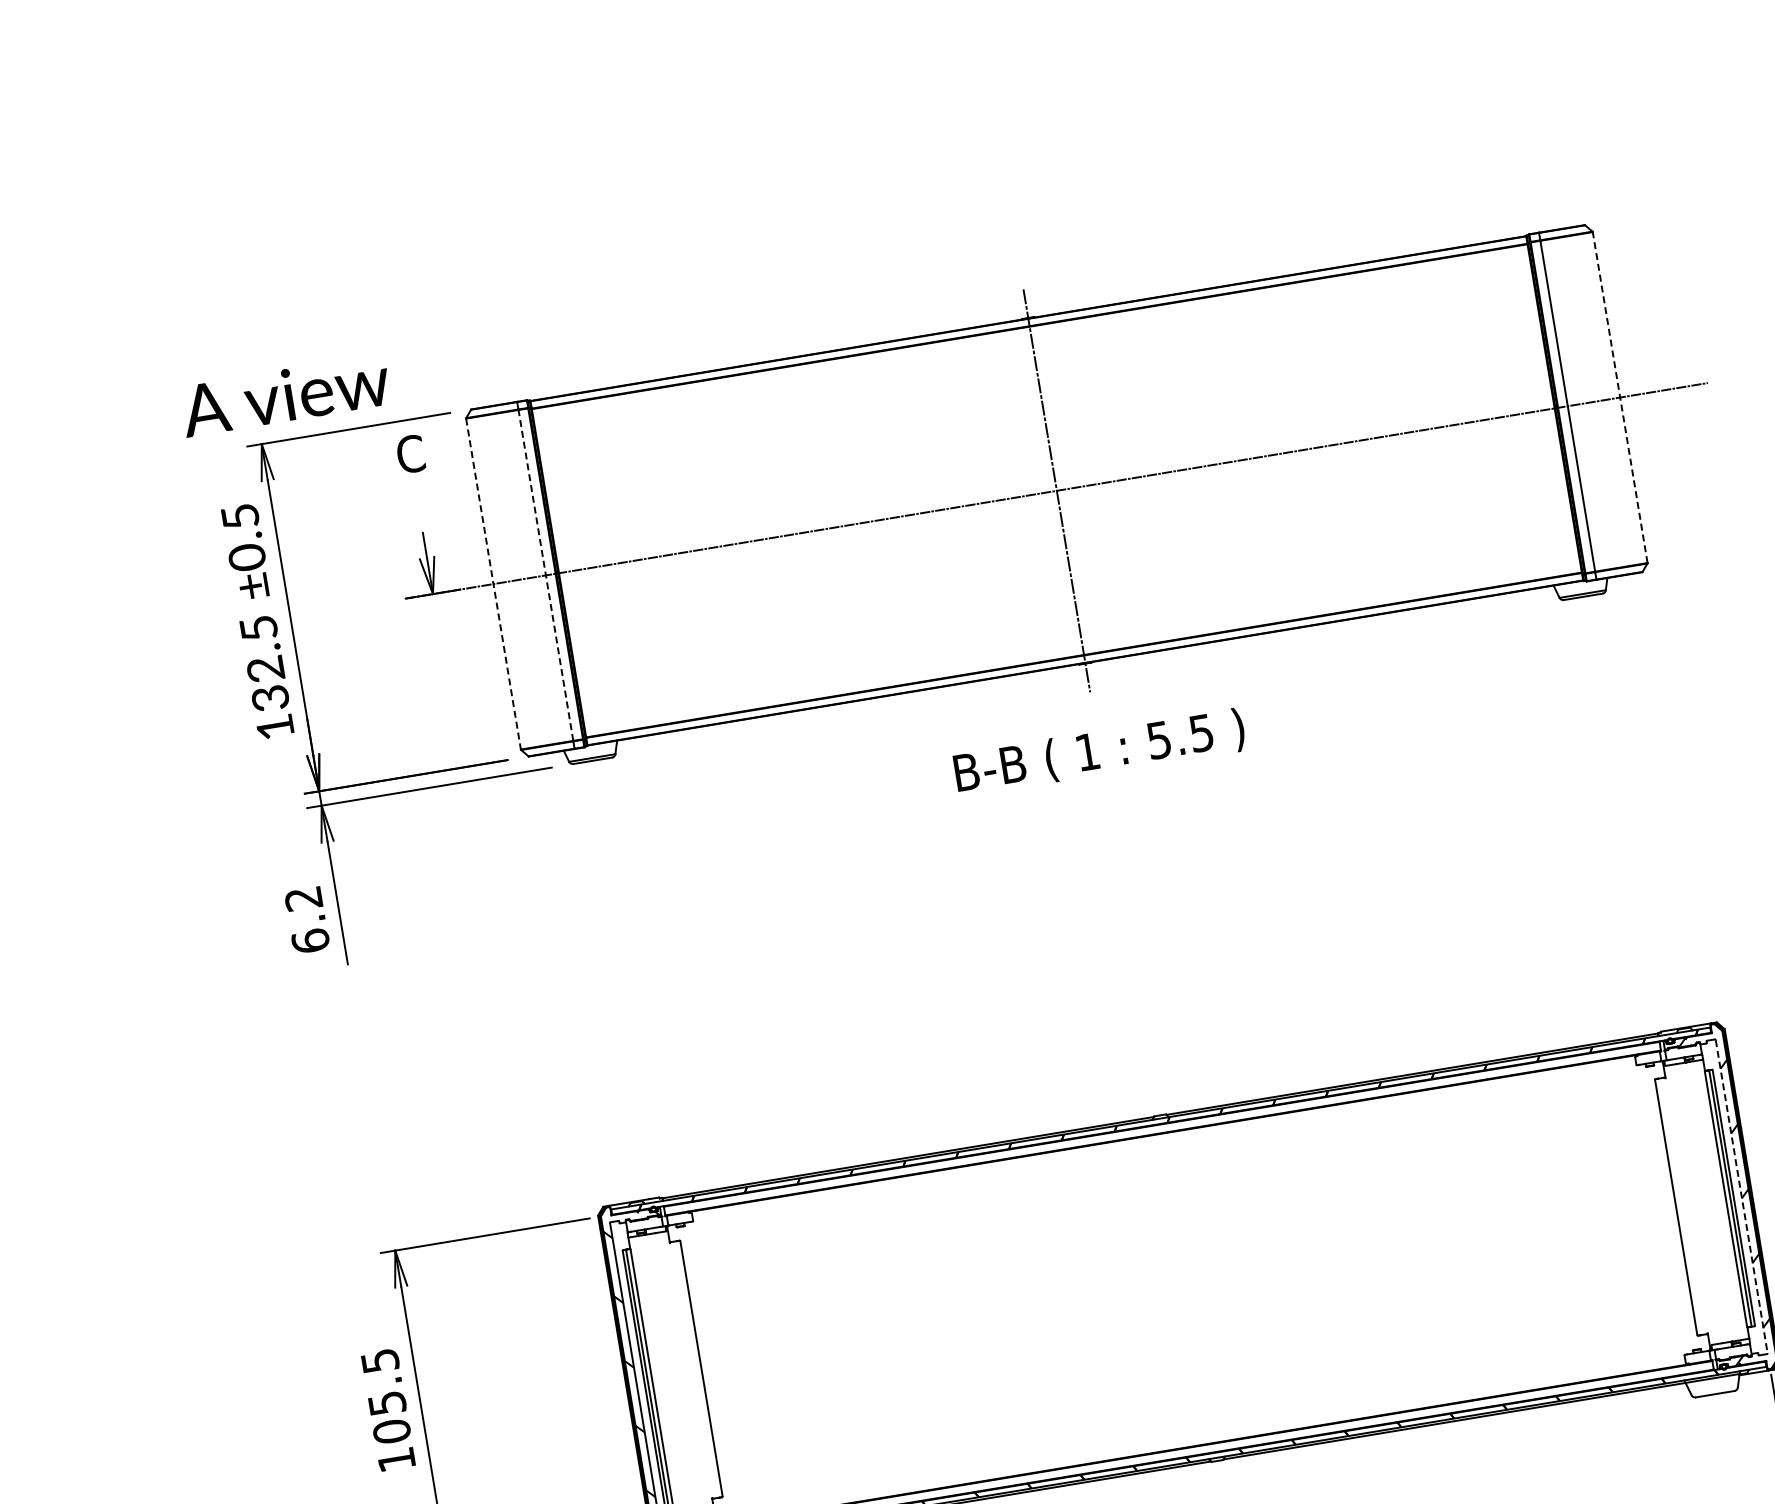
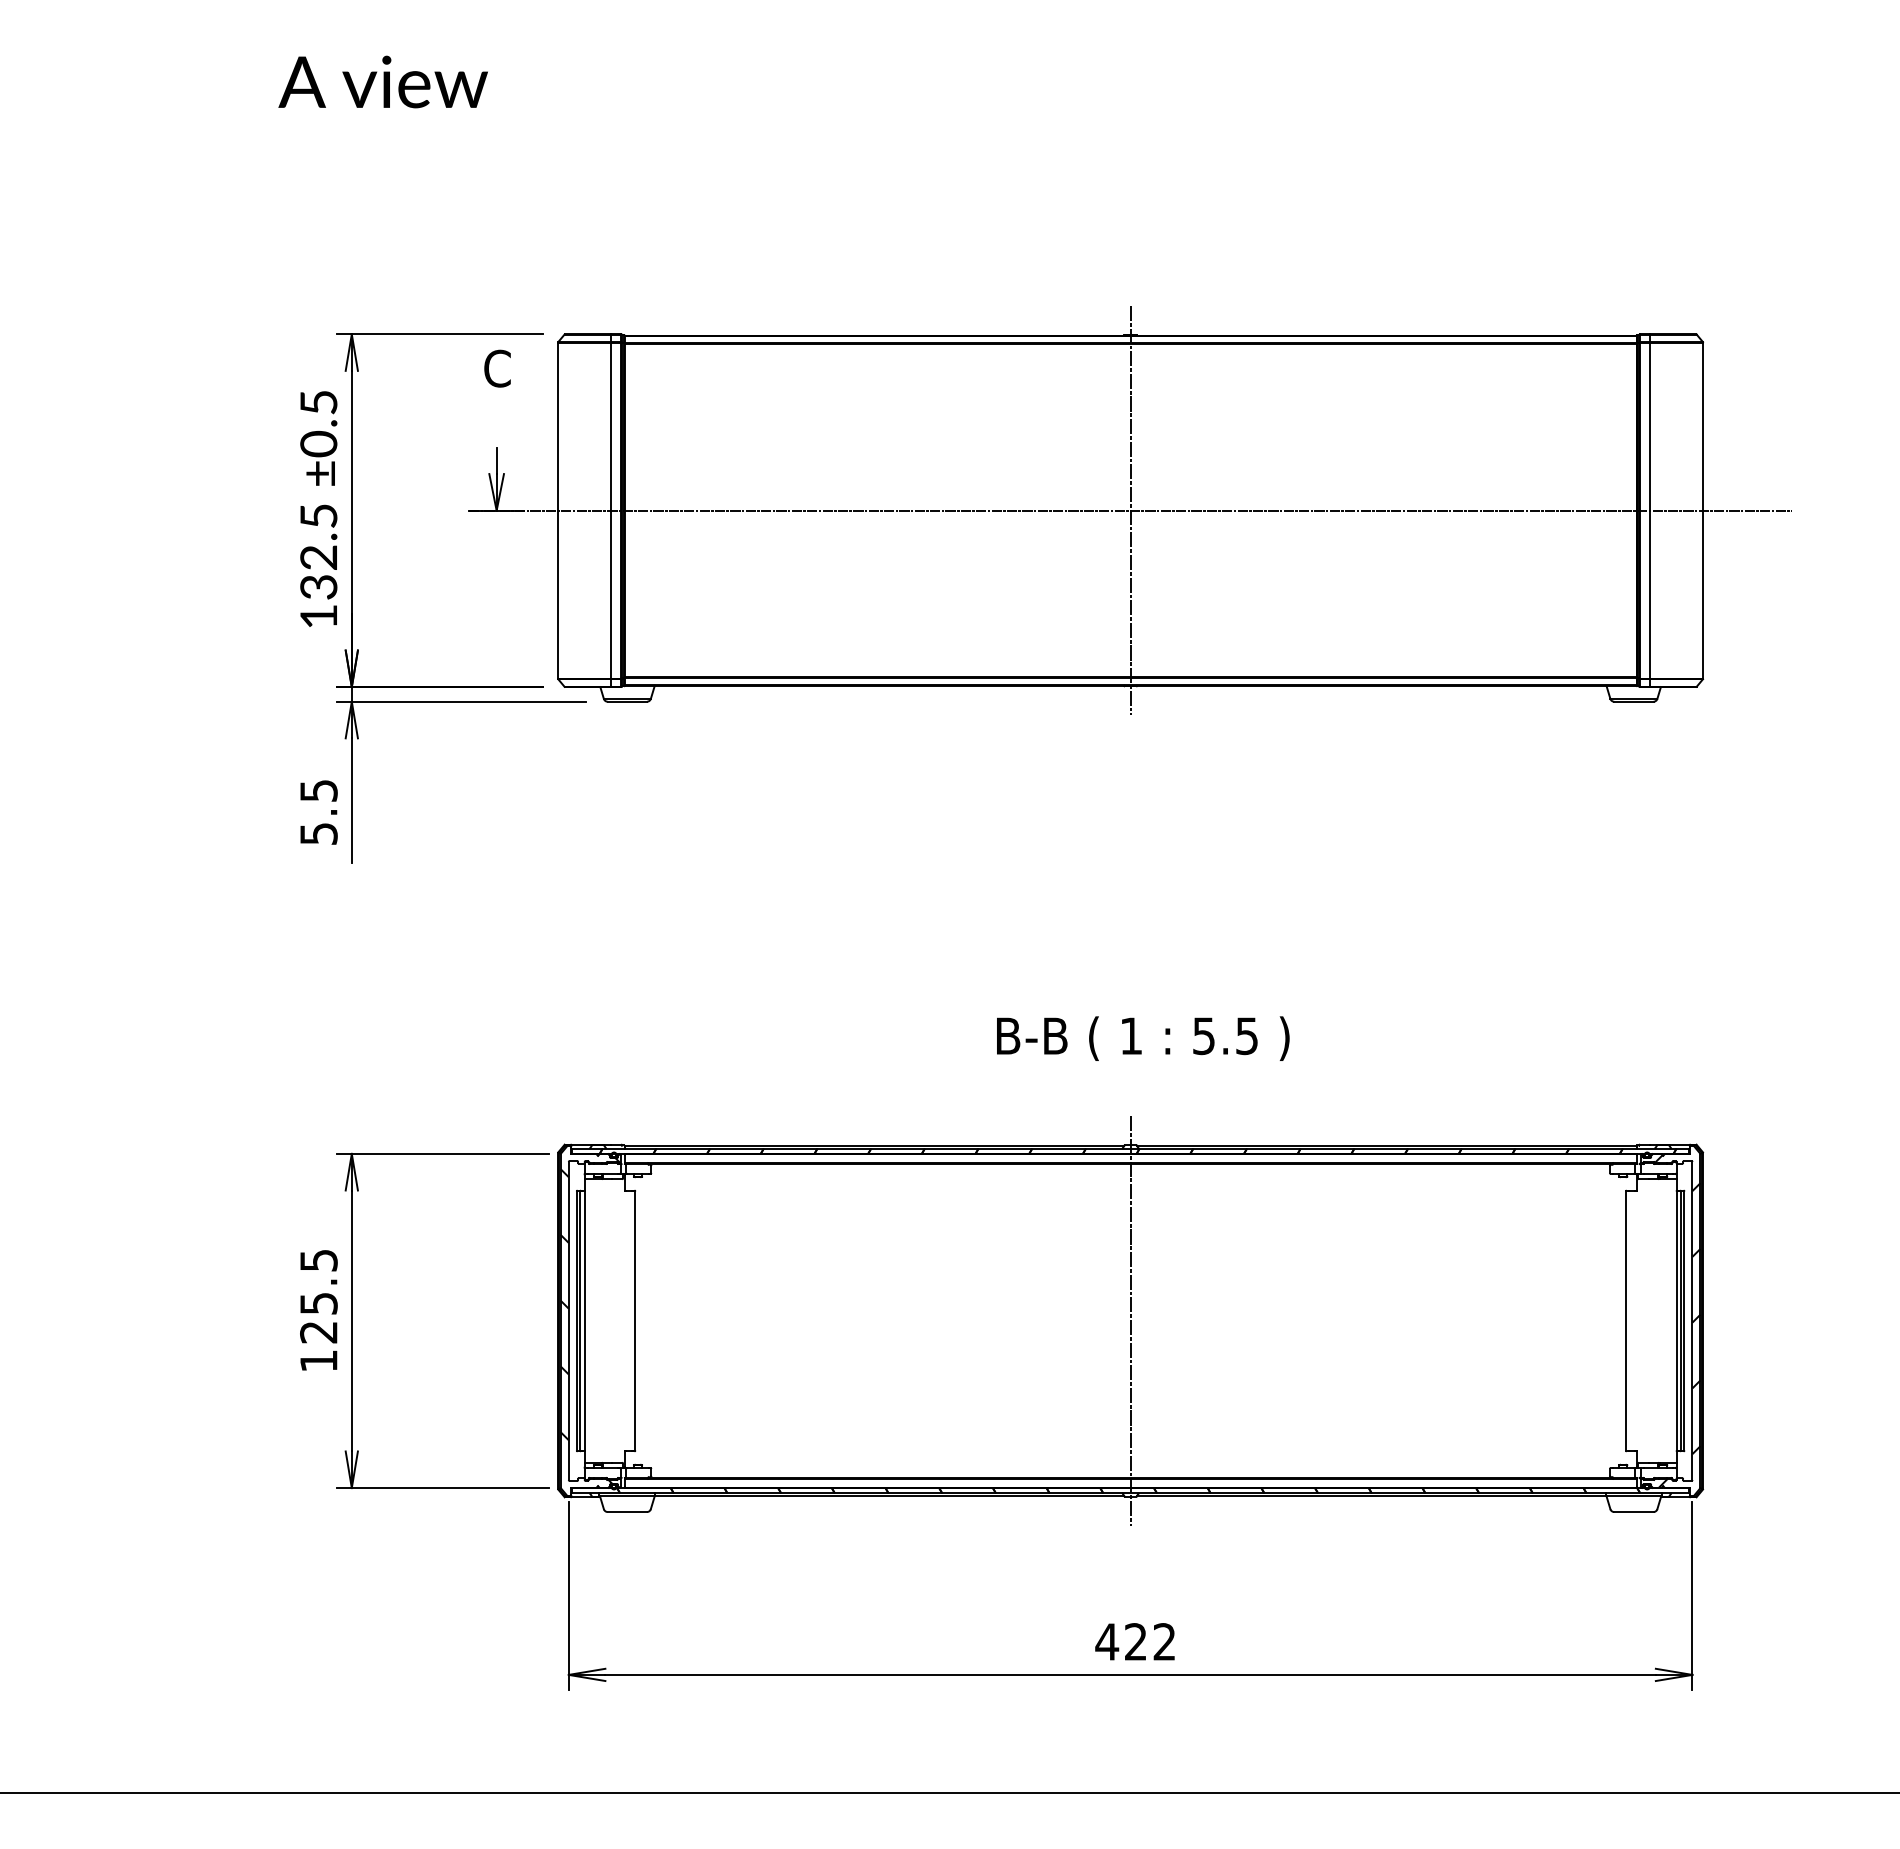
text: (284, 395) -> (382, 81), moved
line: (1620, 397) -> (1703, 510), dashed -> solid
line: (545, 575) -> (611, 510), dashed -> solid
line: (494, 584) -> (558, 511), dashed -> solid
text: (1100, 752) -> (1143, 1038), moved
text: (306, 920) -> (318, 812), 6.2 -> 5.5
line: (1741, 1197) -> (1692, 1321), dashed -> solid
line: (1188, 1287) -> (1130, 1320), added
text: (391, 1431) -> (318, 1332), 105.5 -> 125.5

